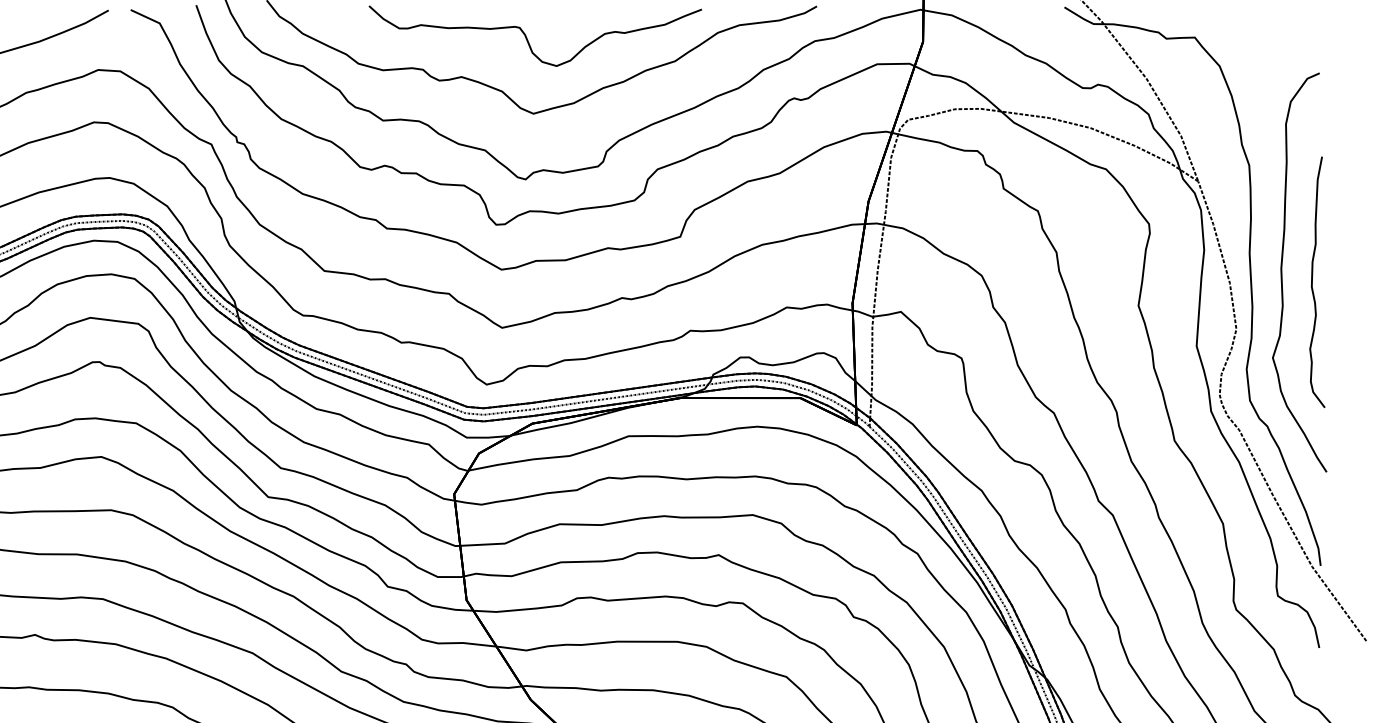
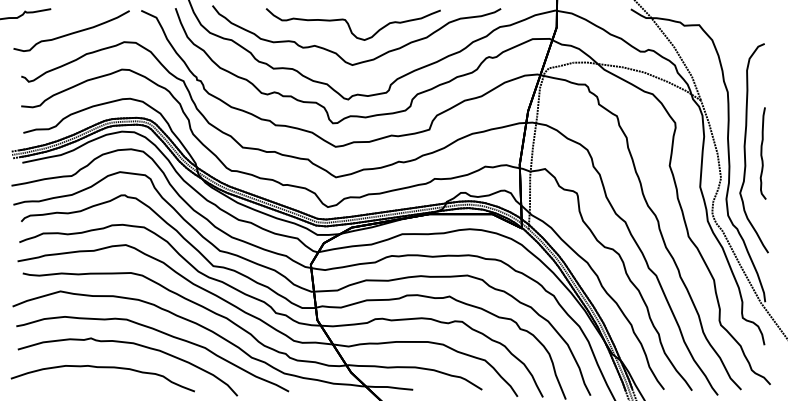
part: (1315, 282) -> (762, 153), size x0.7

